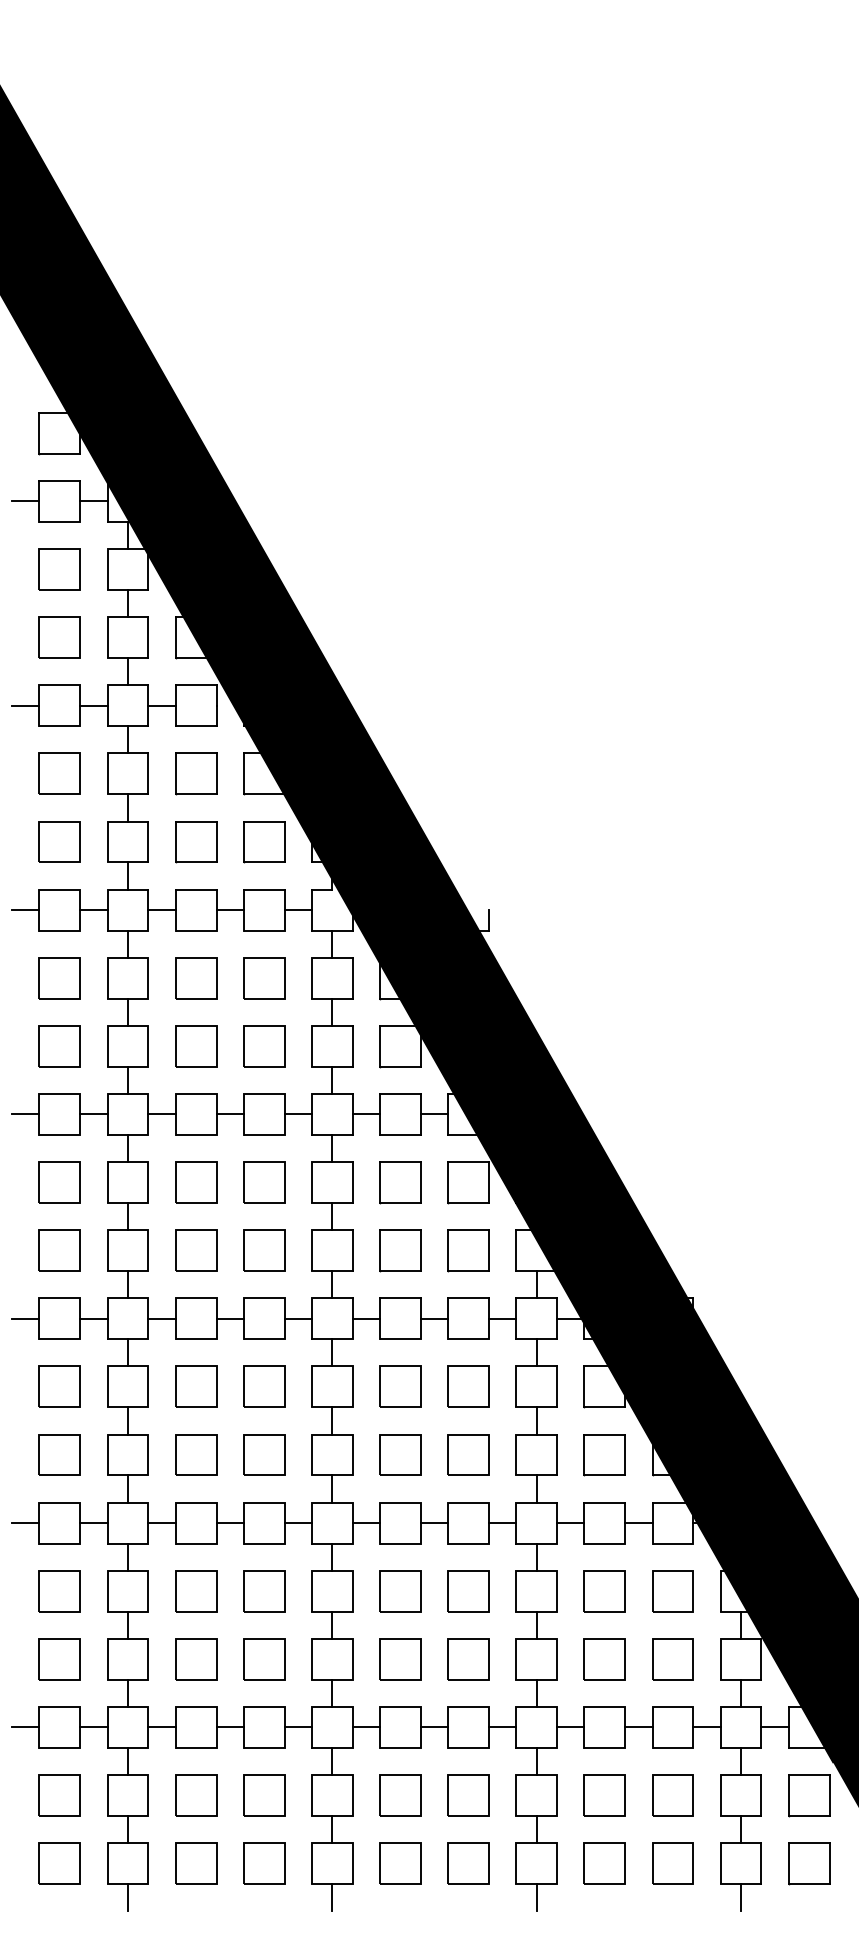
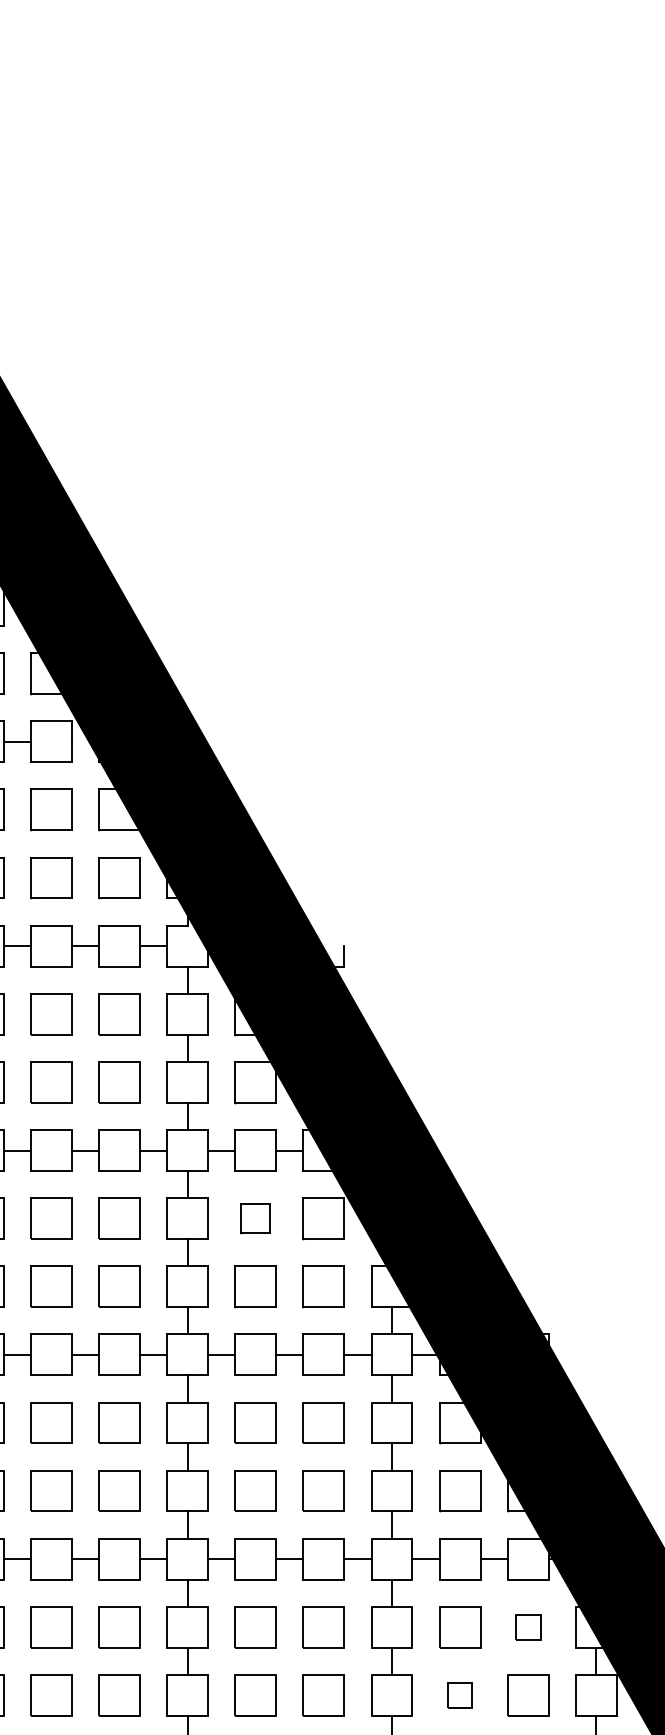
part: (400, 1182) -> (255, 1218), size x0.7
part: (672, 1591) -> (527, 1627), size x0.6
part: (604, 1659) -> (459, 1695), size x0.6

